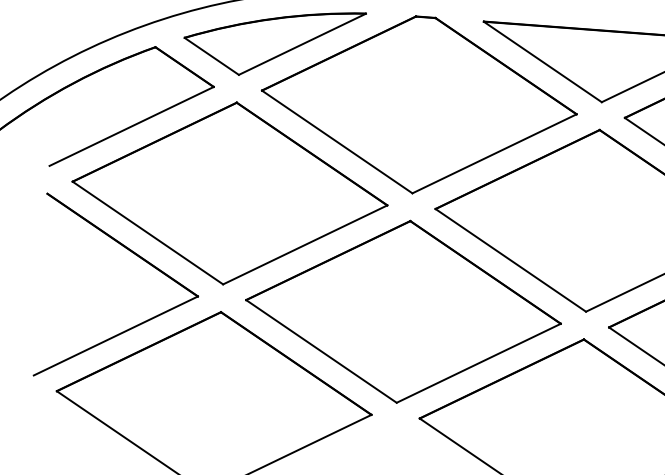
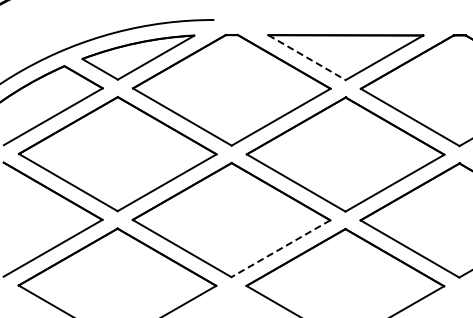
line: (543, 61) -> (307, 57), solid -> dashed
line: (478, 362) -> (280, 248), solid -> dashed

